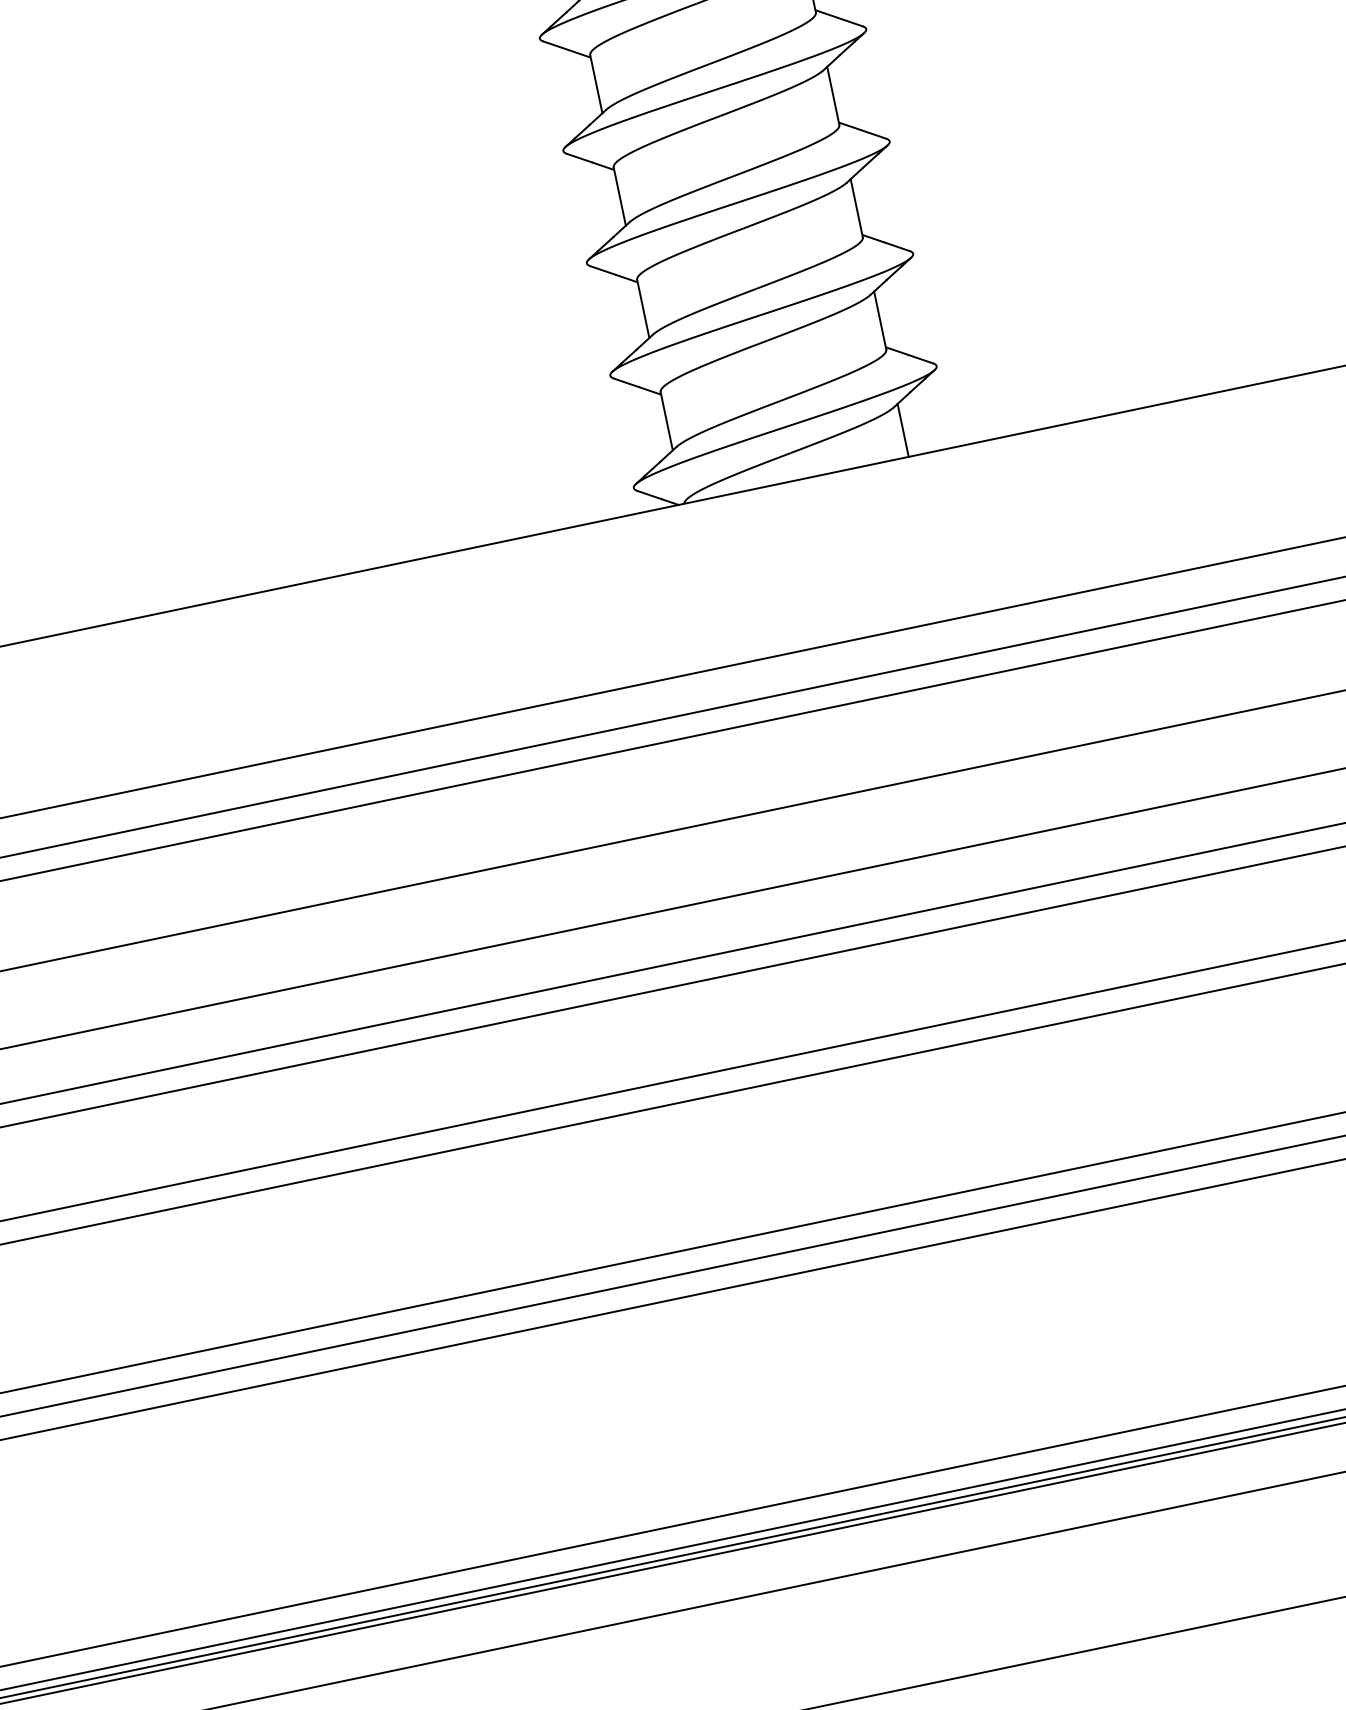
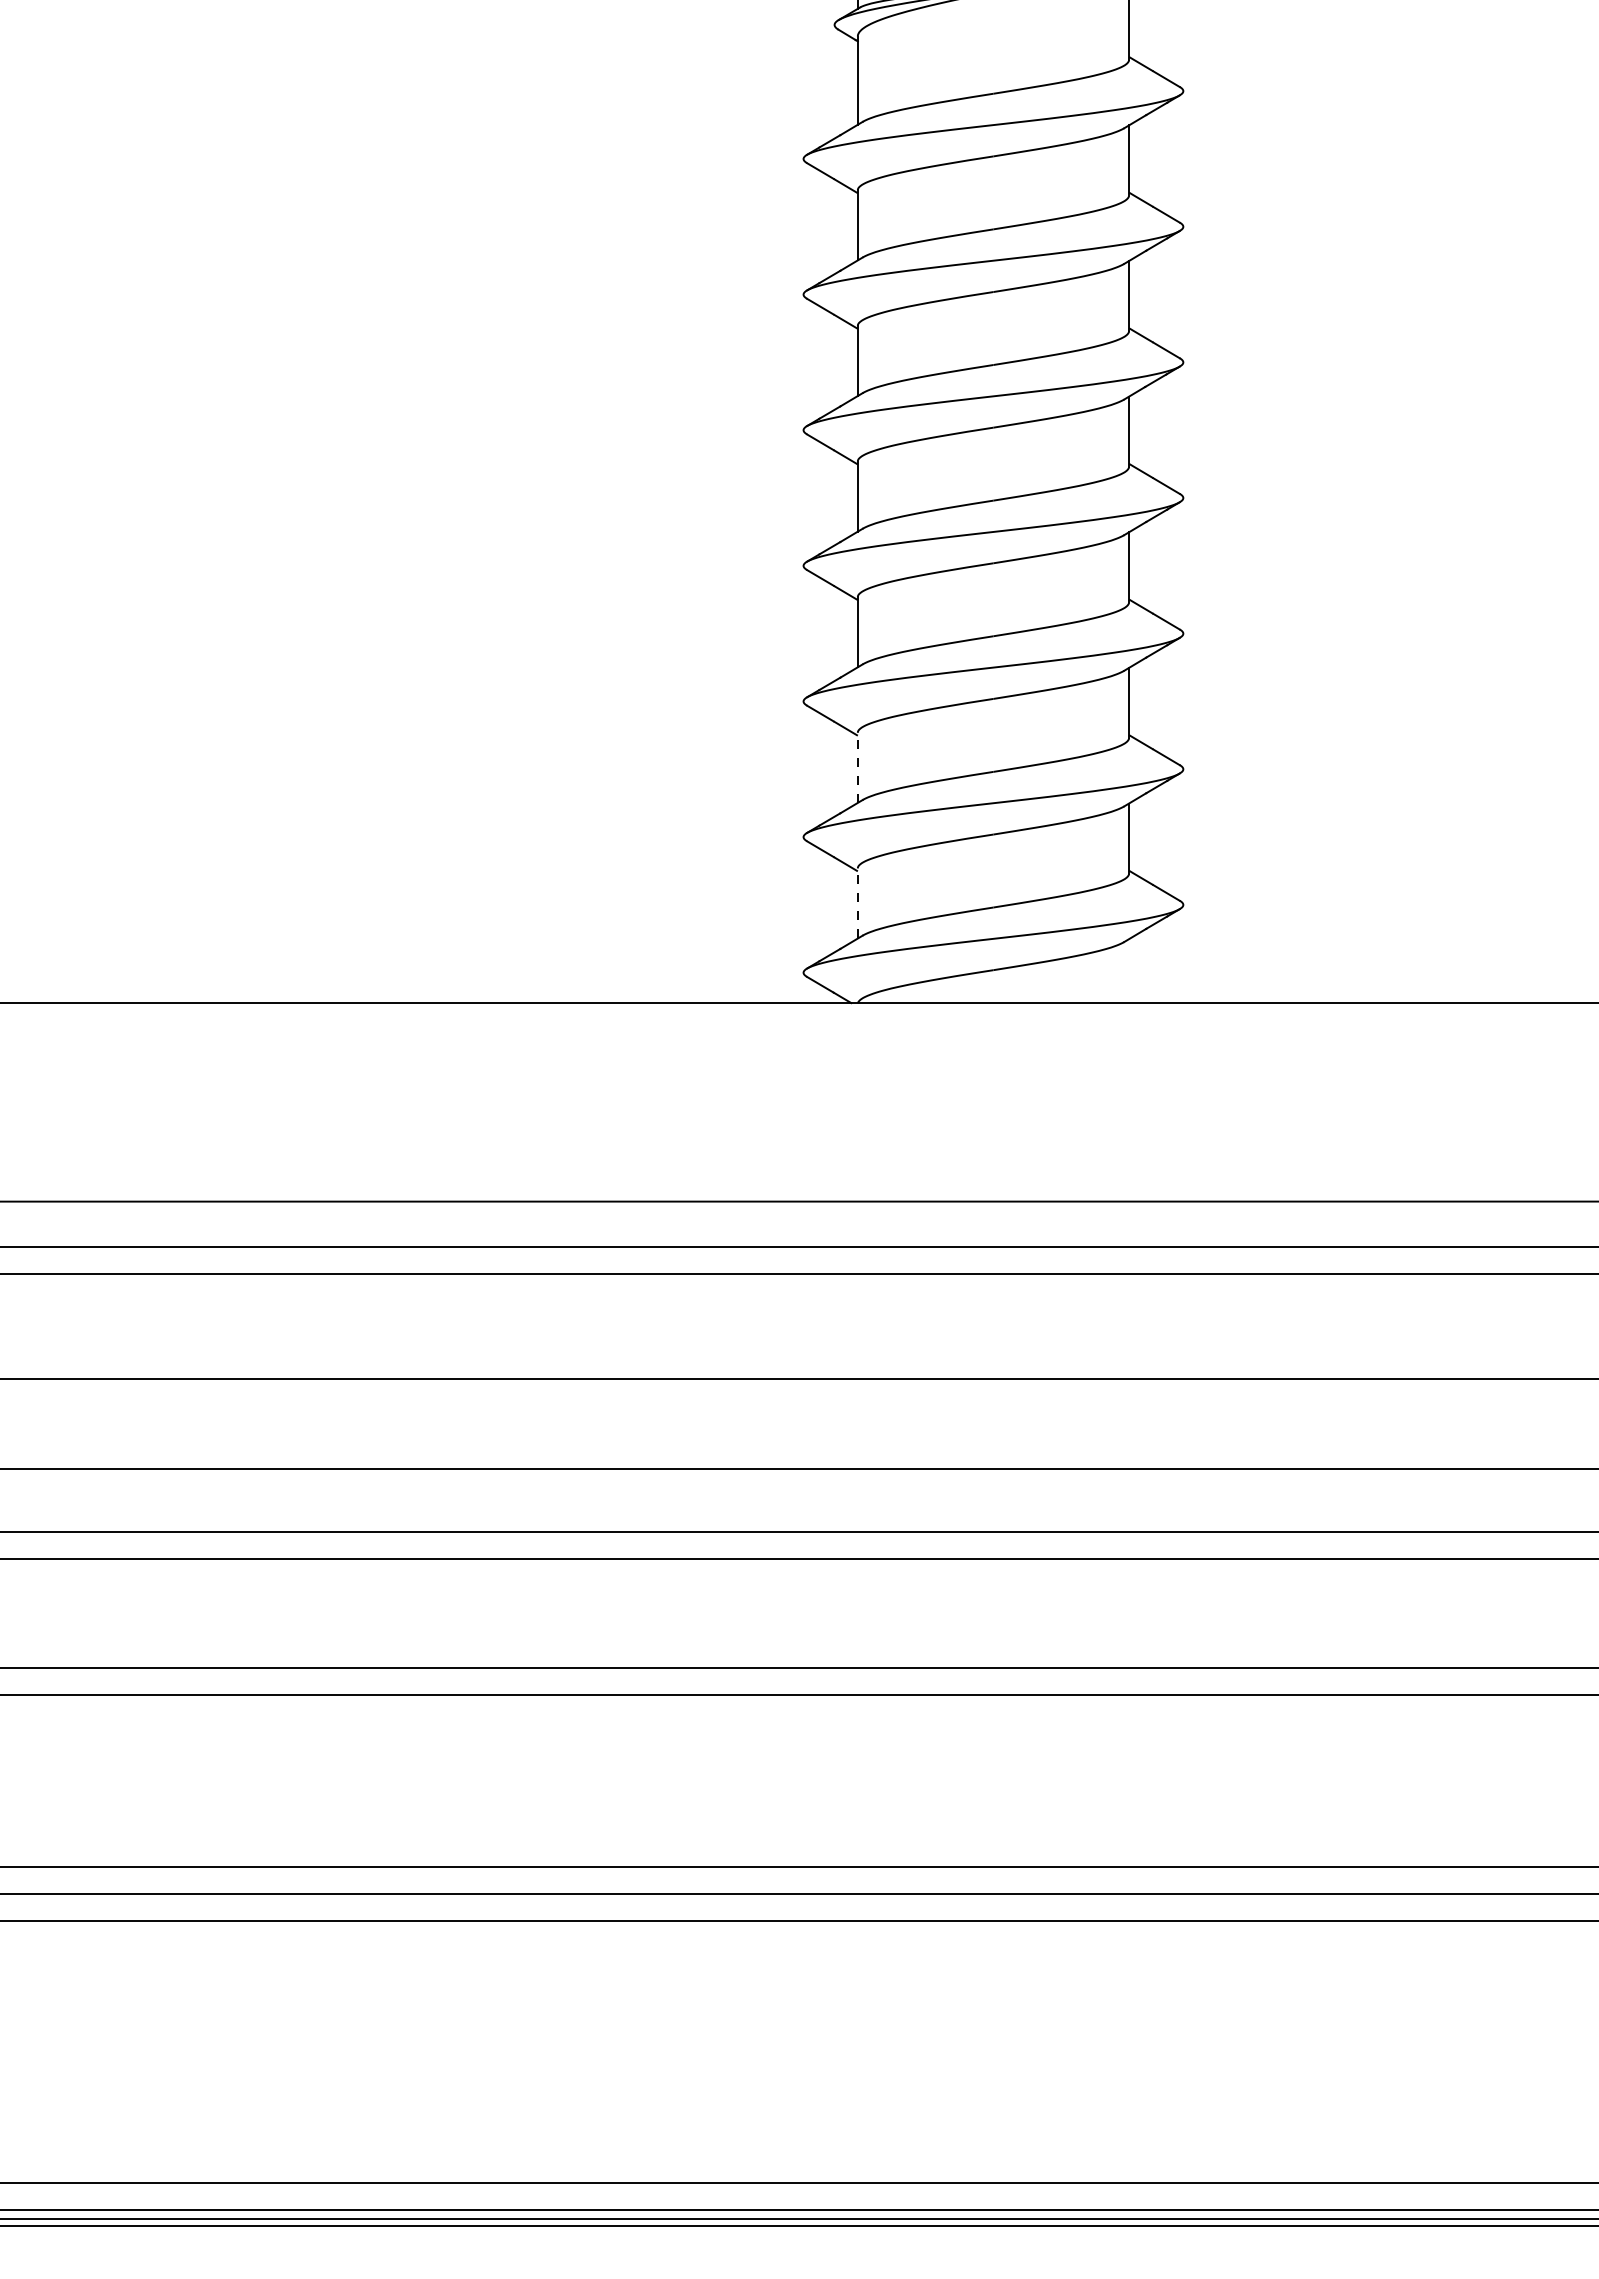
line: (642, 308) -> (857, 767), solid -> dashed
line: (666, 421) -> (857, 903), solid -> dashed
line: (903, 430) -> (1129, 971), removed

